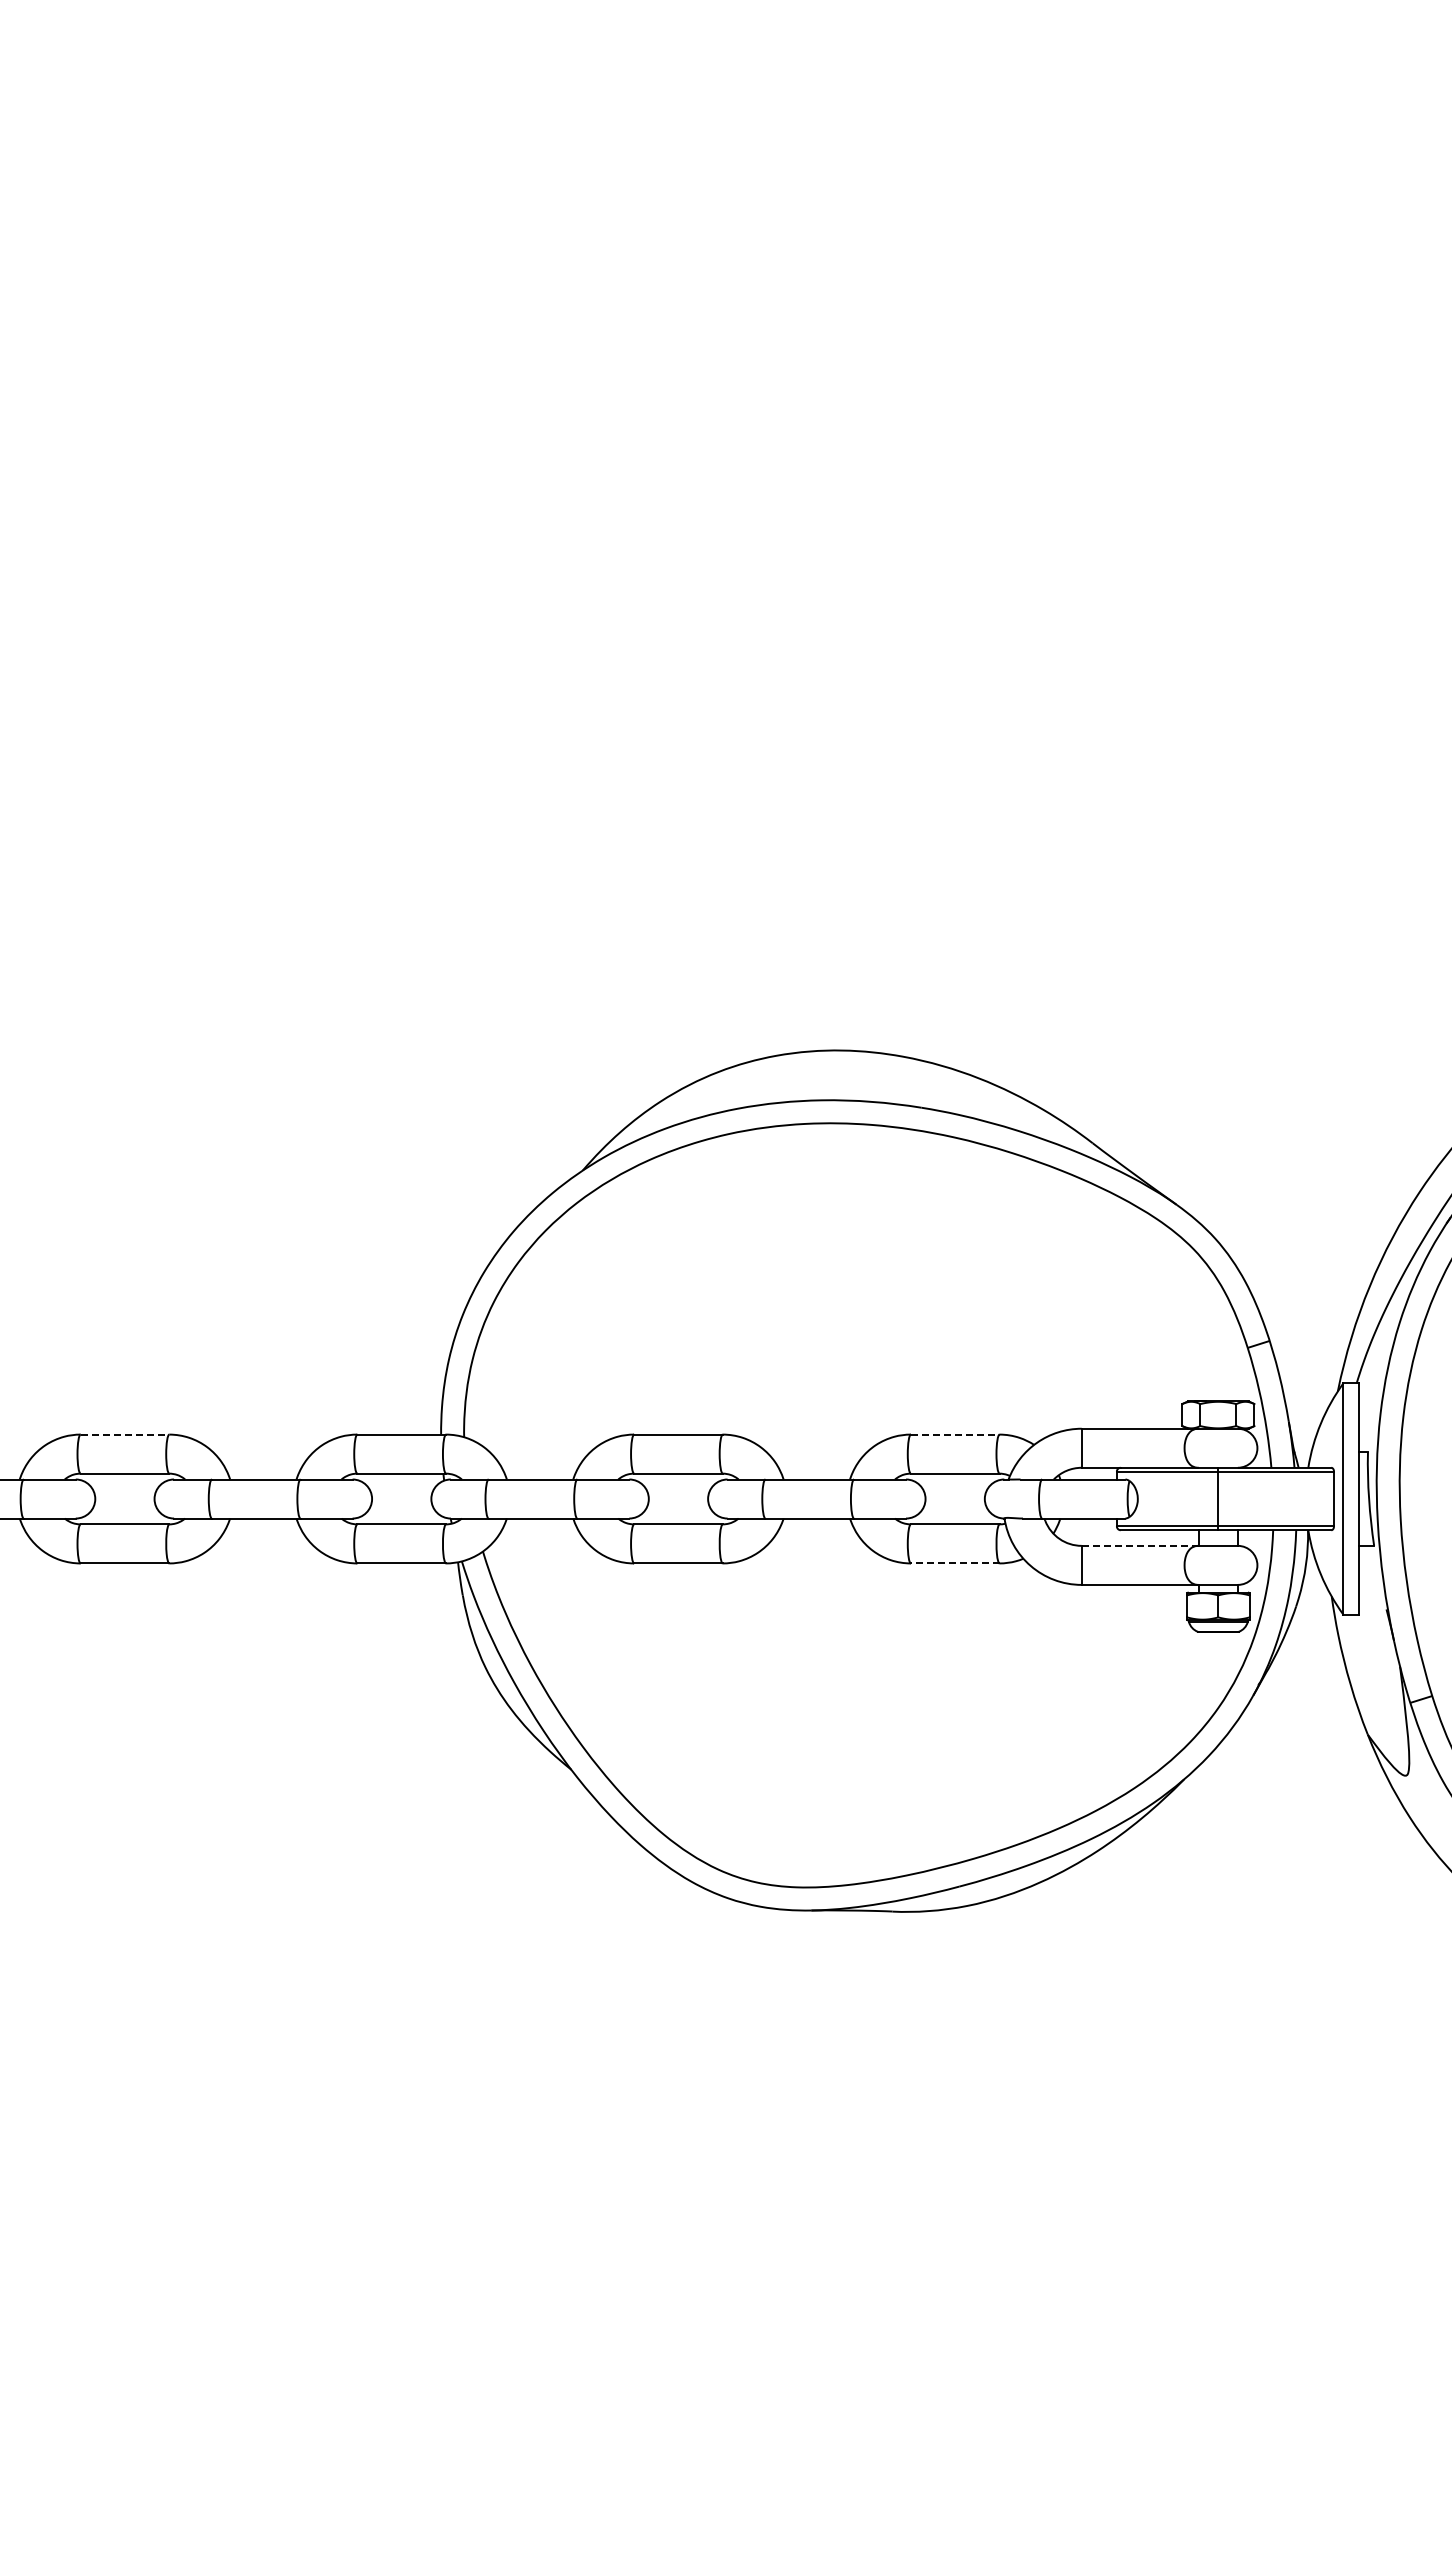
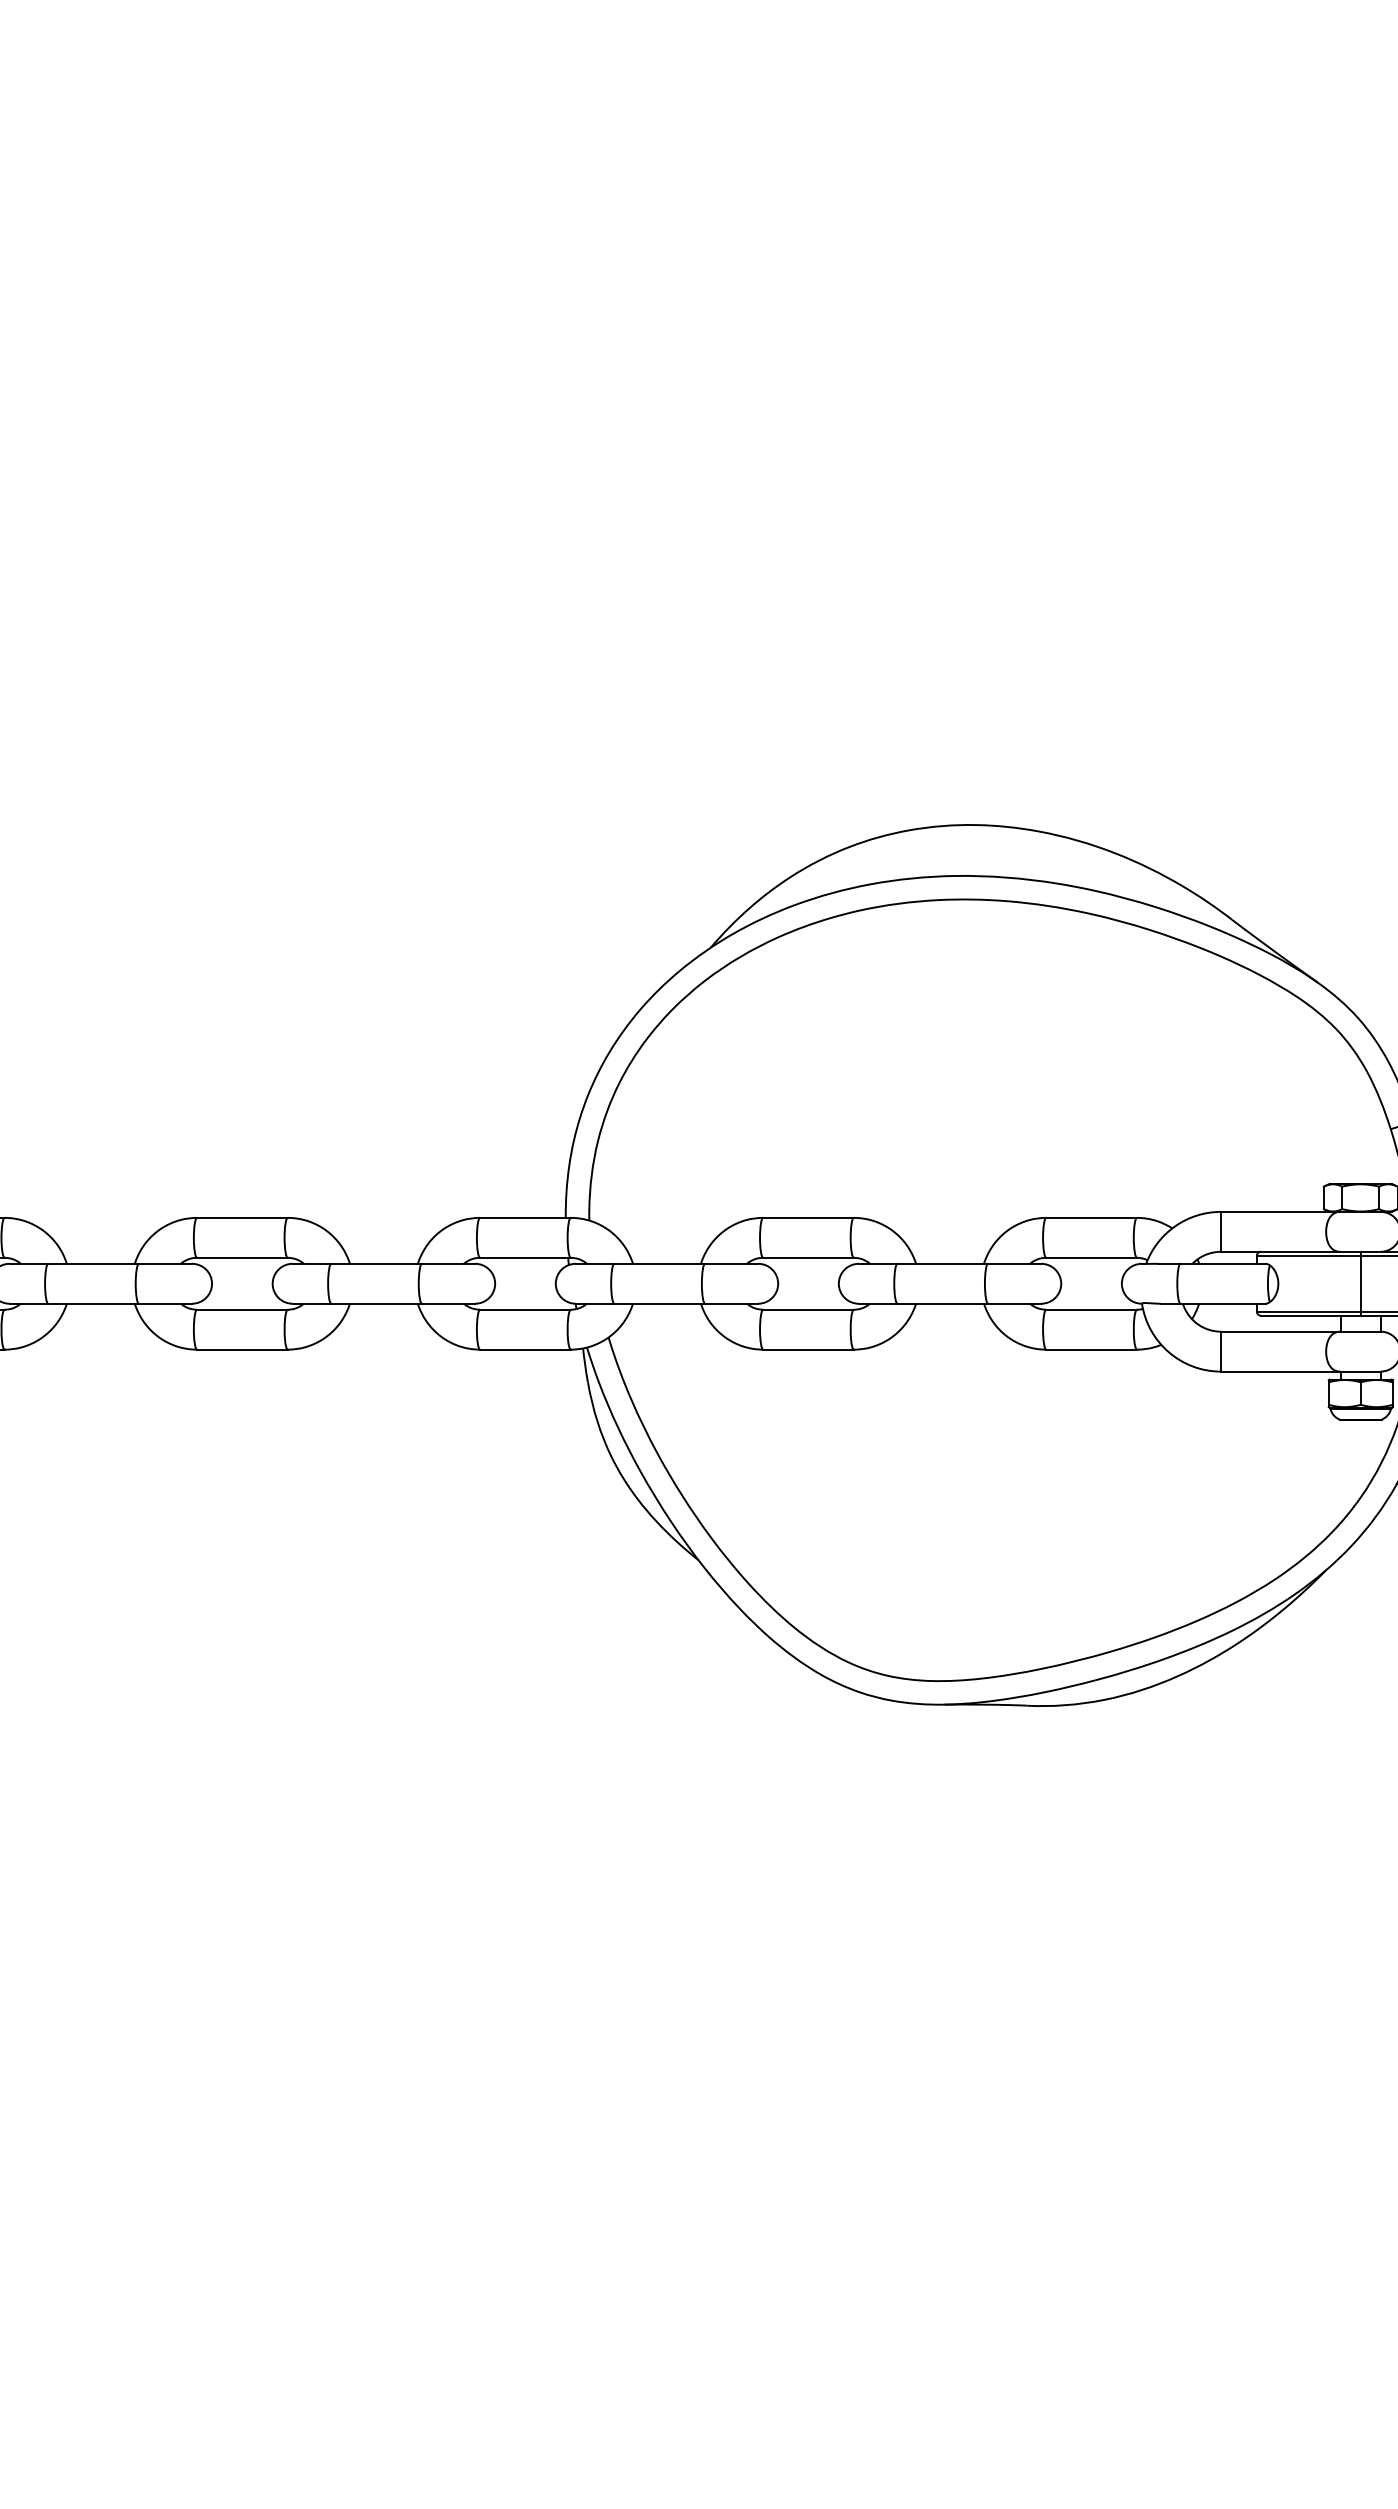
line: (125, 1434) -> (242, 1217), dashed -> solid
line: (955, 1434) -> (1091, 1217), dashed -> solid
line: (1140, 1545) -> (1281, 1331), dashed -> solid
line: (954, 1563) -> (1090, 1349), dashed -> solid

